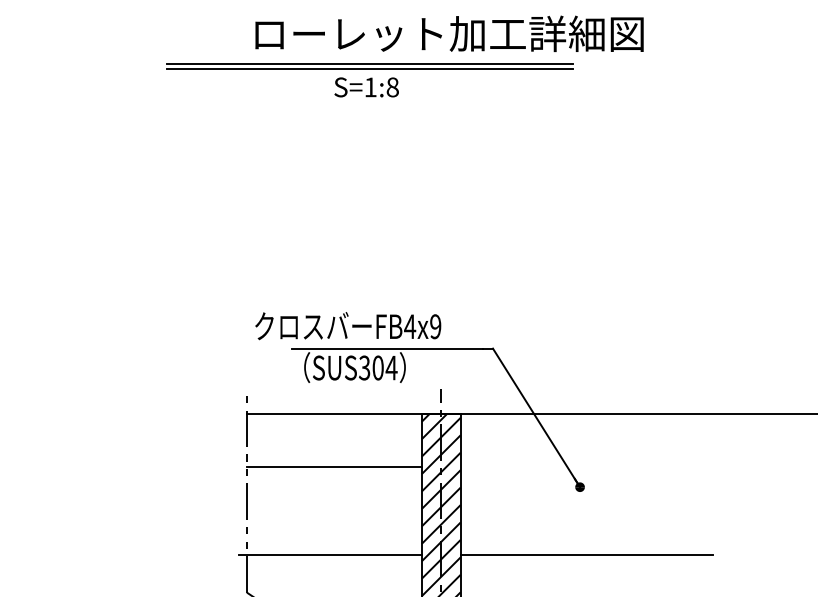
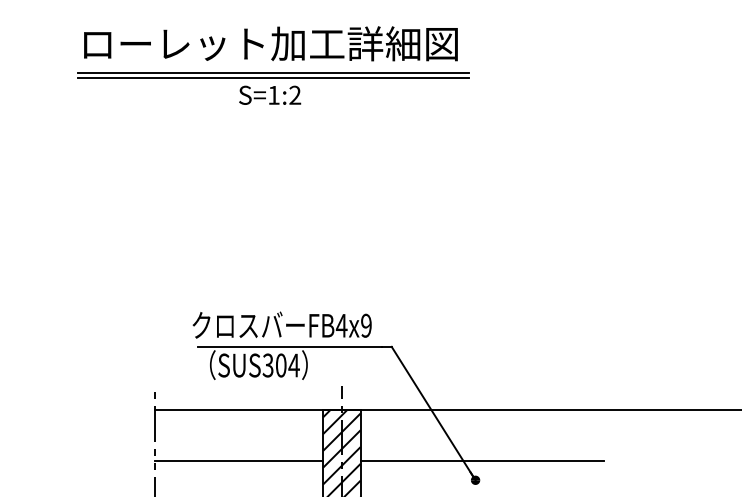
text: (449, 33) -> (270, 43), moved
text: (392, 87) -> (294, 95), S=1:8 -> S=1:2
text: (348, 326) -> (282, 325), moved
line: (586, 467) -> (481, 461), added

